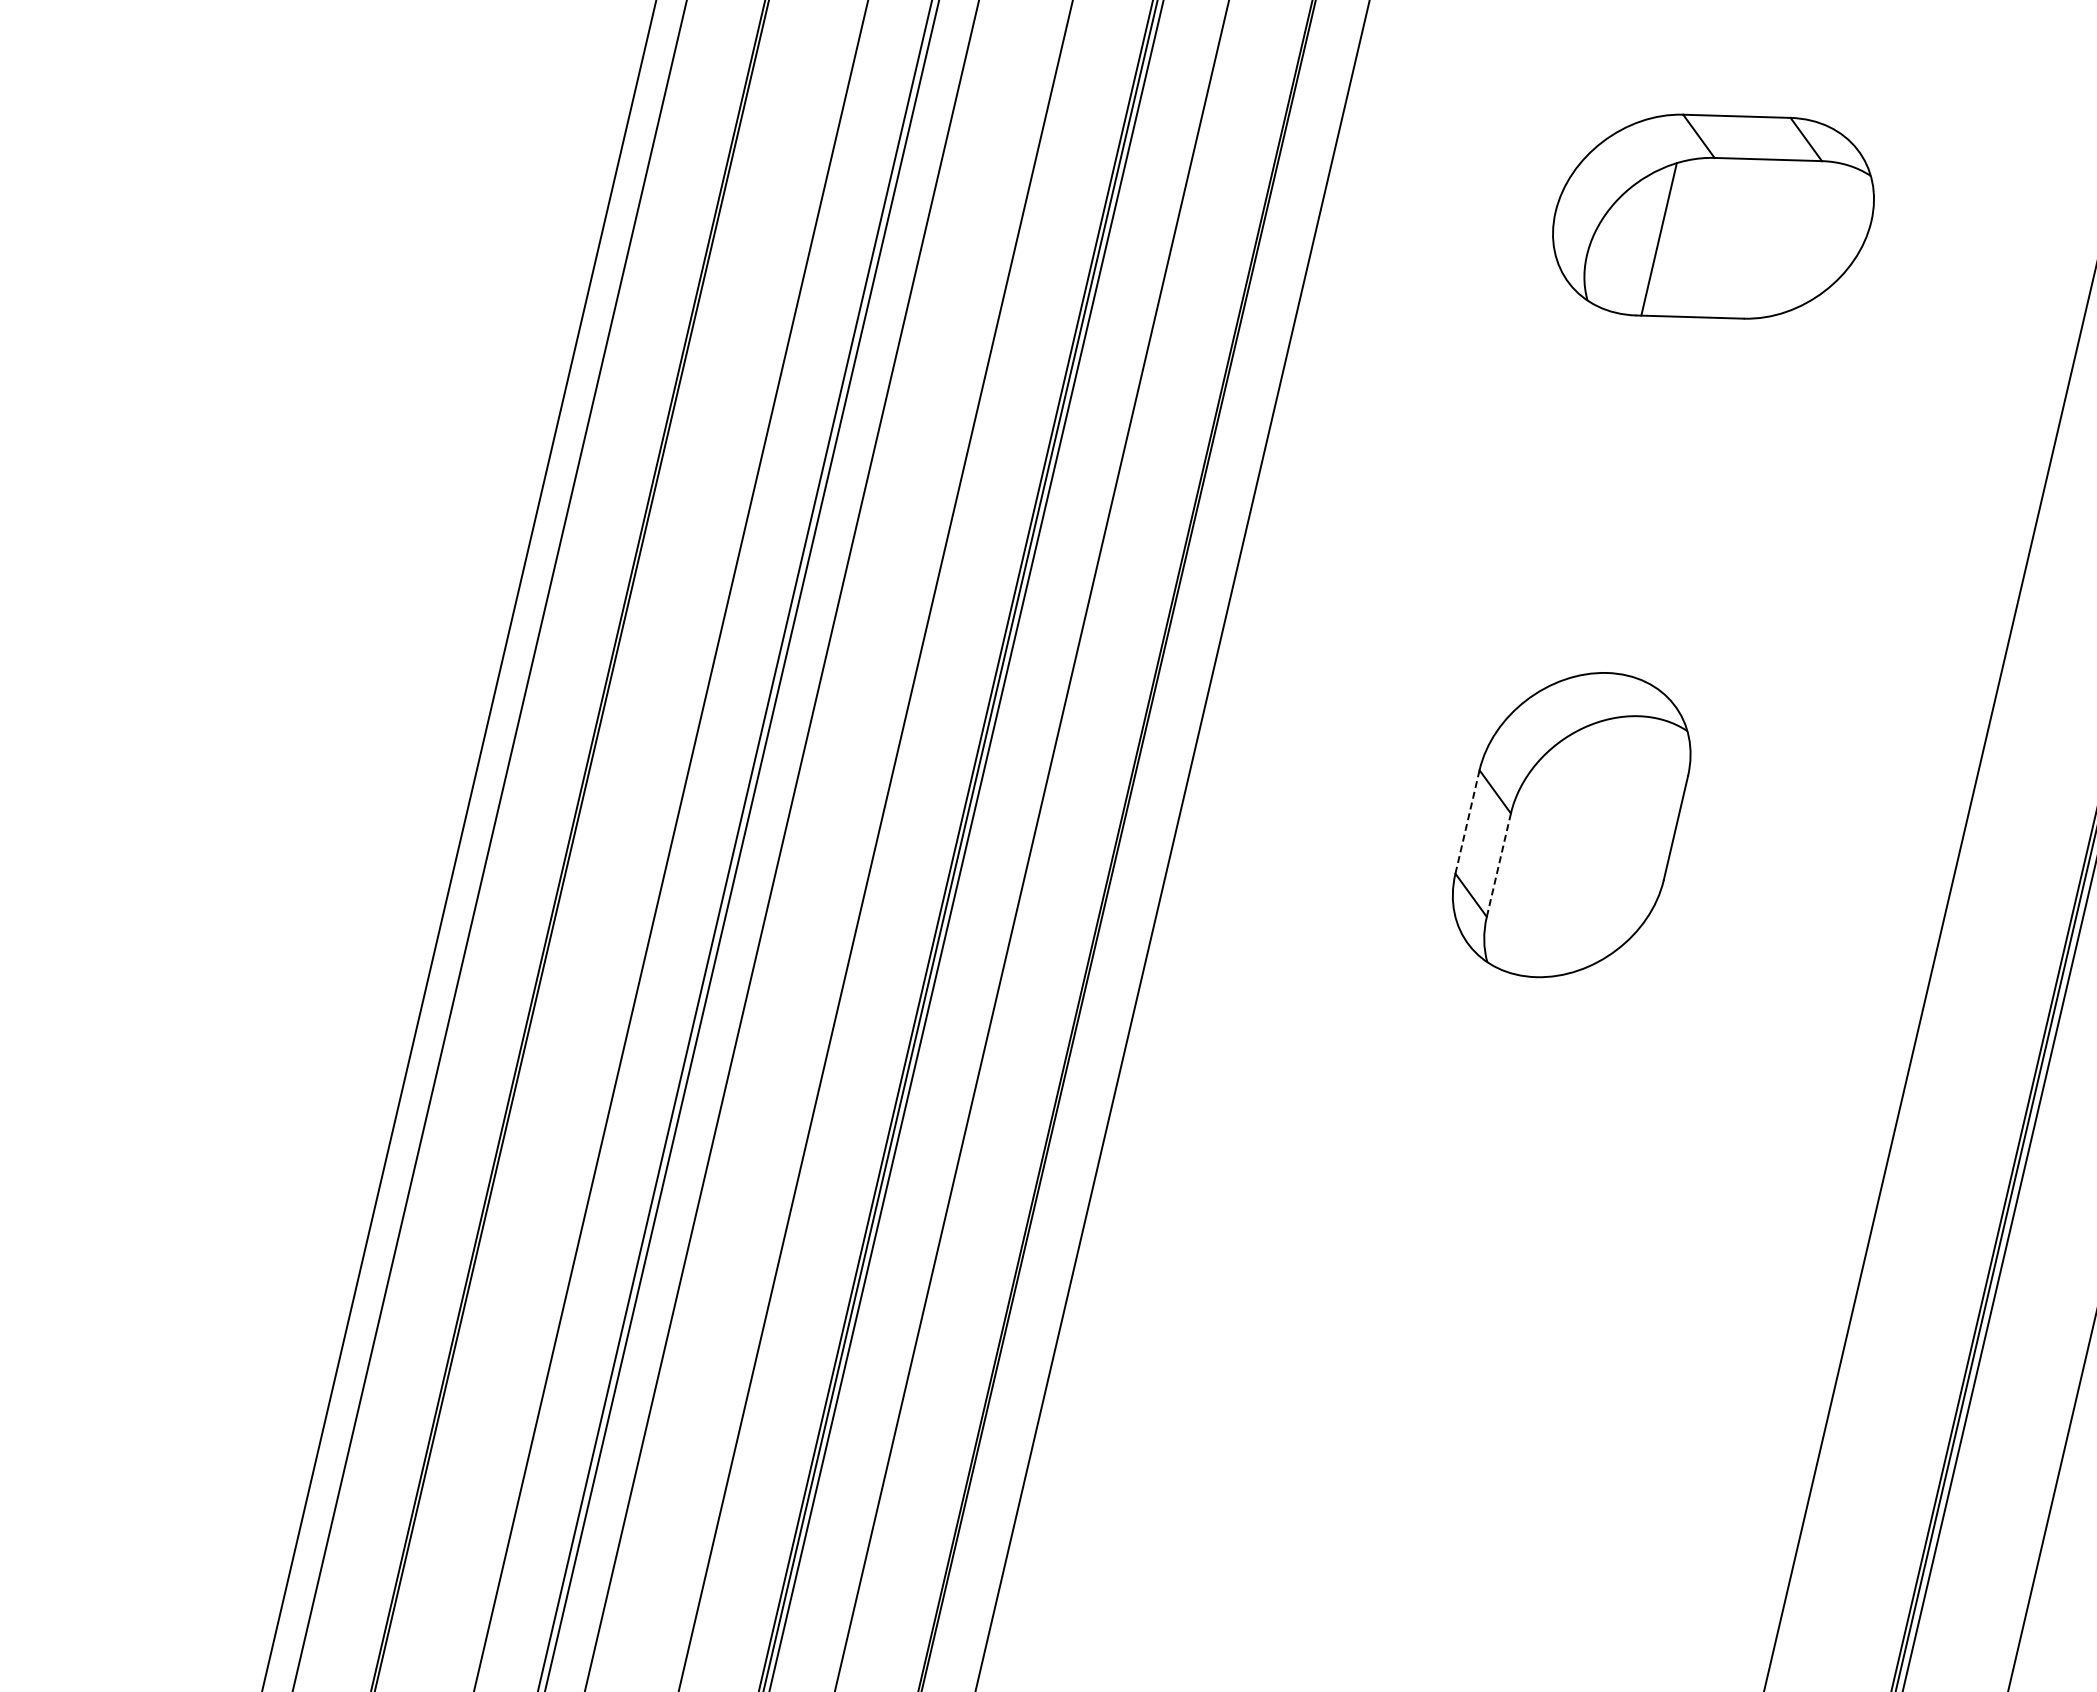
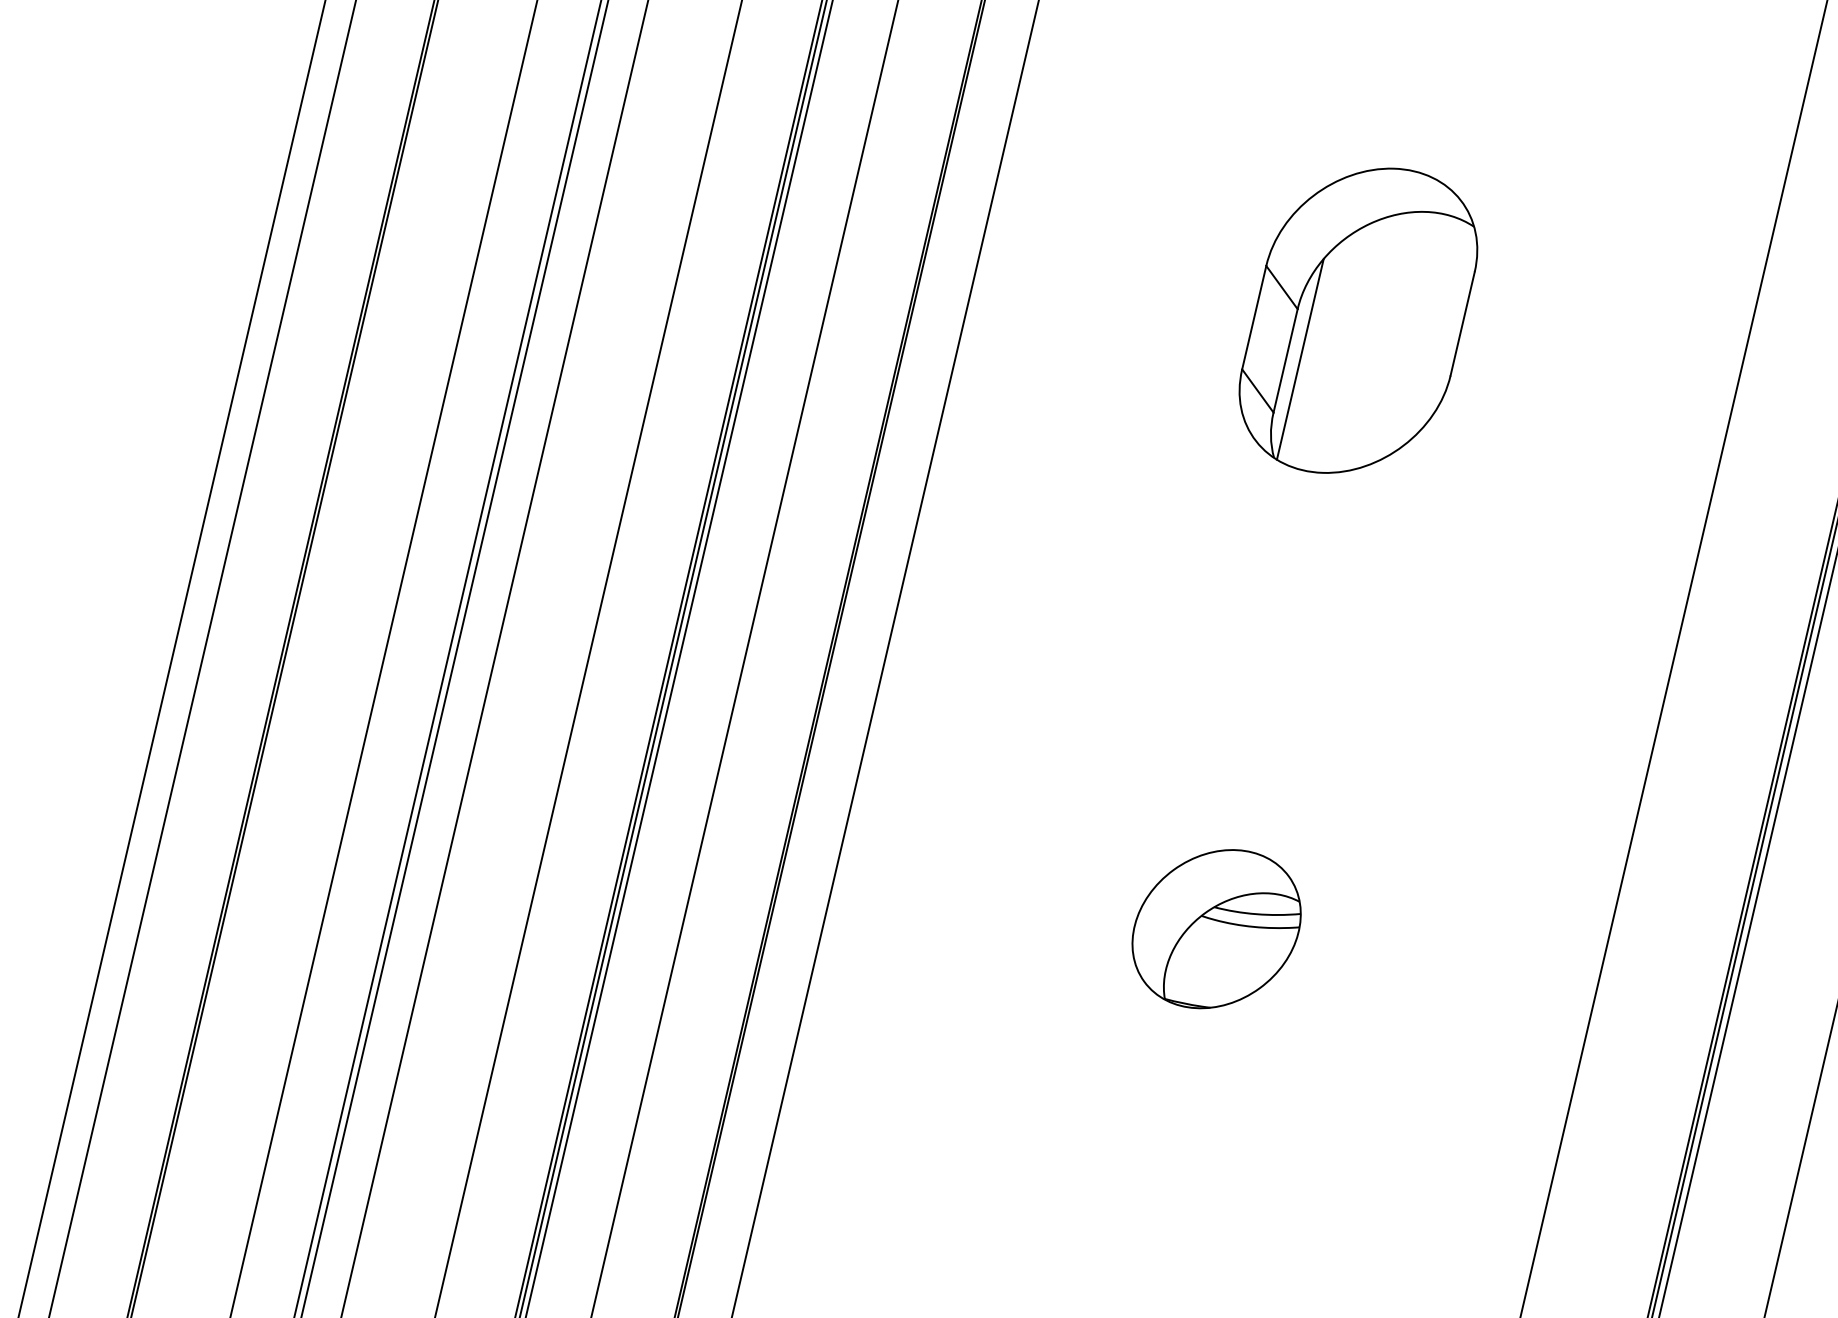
line: (1467, 821) -> (1254, 317), dashed -> solid
line: (1513, 863) -> (1300, 359), added
line: (1498, 865) -> (1285, 361), dashed -> solid
part: (1429, 1433) -> (1216, 929), added

